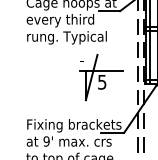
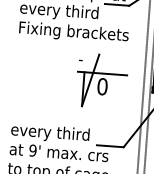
text: (74, 37) -> (74, 32), rung. Typical -> Fixing brackets
text: (102, 81) -> (102, 85), 5 -> 0
text: (73, 125) -> (65, 134), Fixing brackets -> every third

